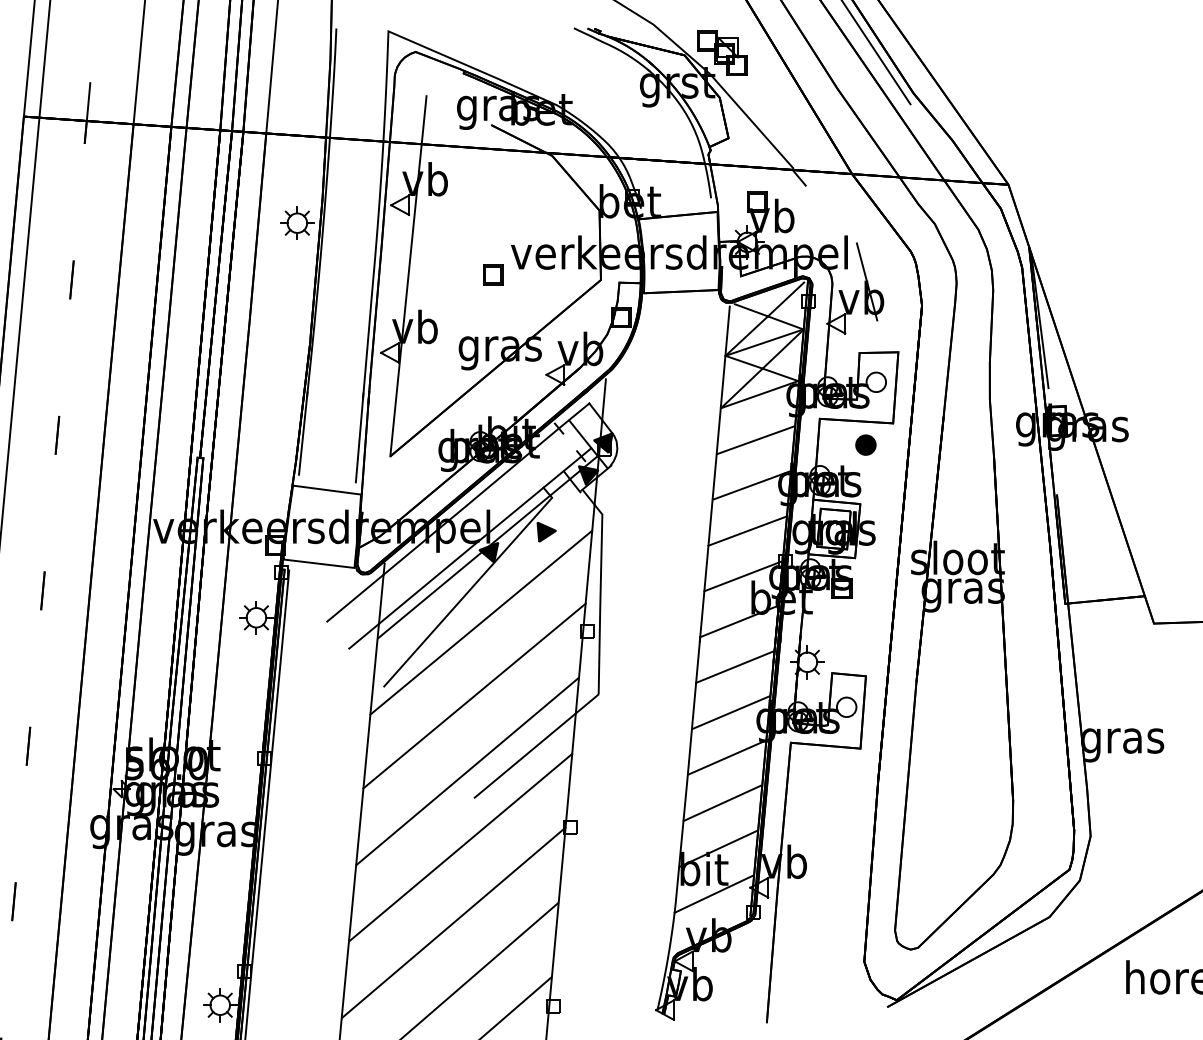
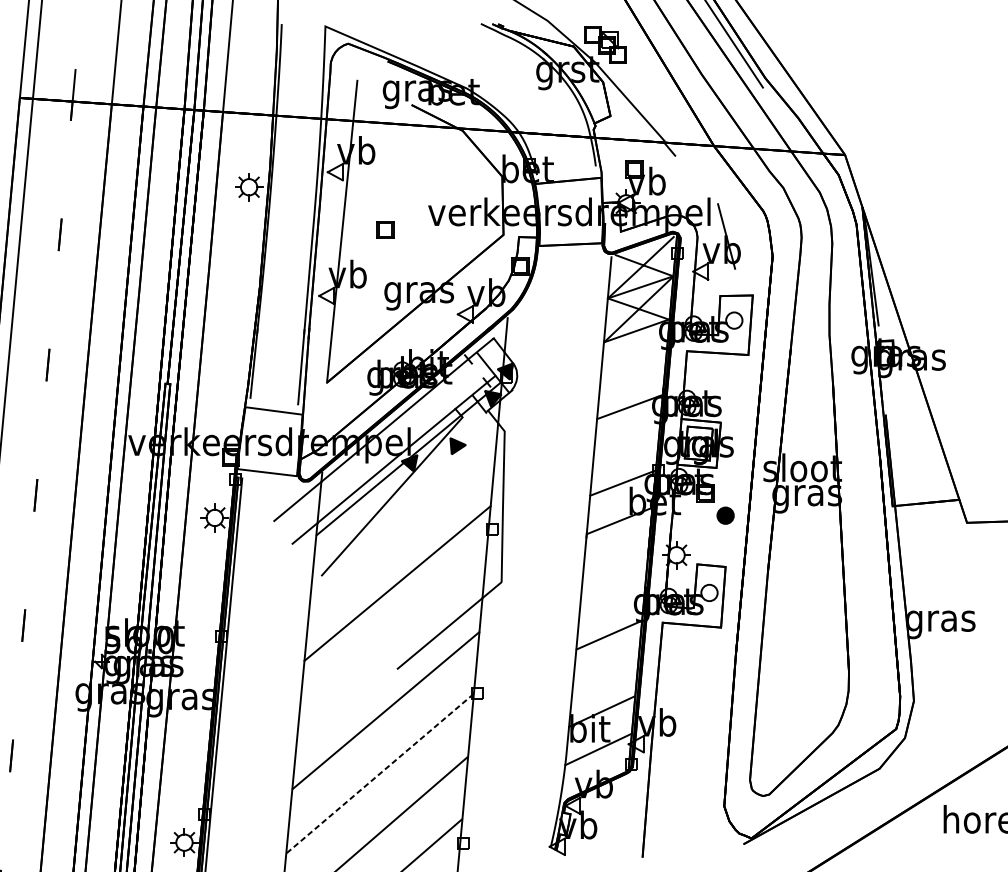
part: (493, 274) -> (385, 229), moved
line: (754, 440) -> (632, 369), removed
part: (865, 444) -> (725, 515), moved
line: (746, 530) -> (625, 444), removed
line: (481, 622) -> (403, 521), removed
line: (734, 666) -> (615, 558), removed
line: (730, 712) -> (612, 597), removed
line: (467, 771) -> (391, 646), removed
line: (722, 803) -> (605, 673), removed
line: (453, 922) -> (379, 773), solid -> dashed

